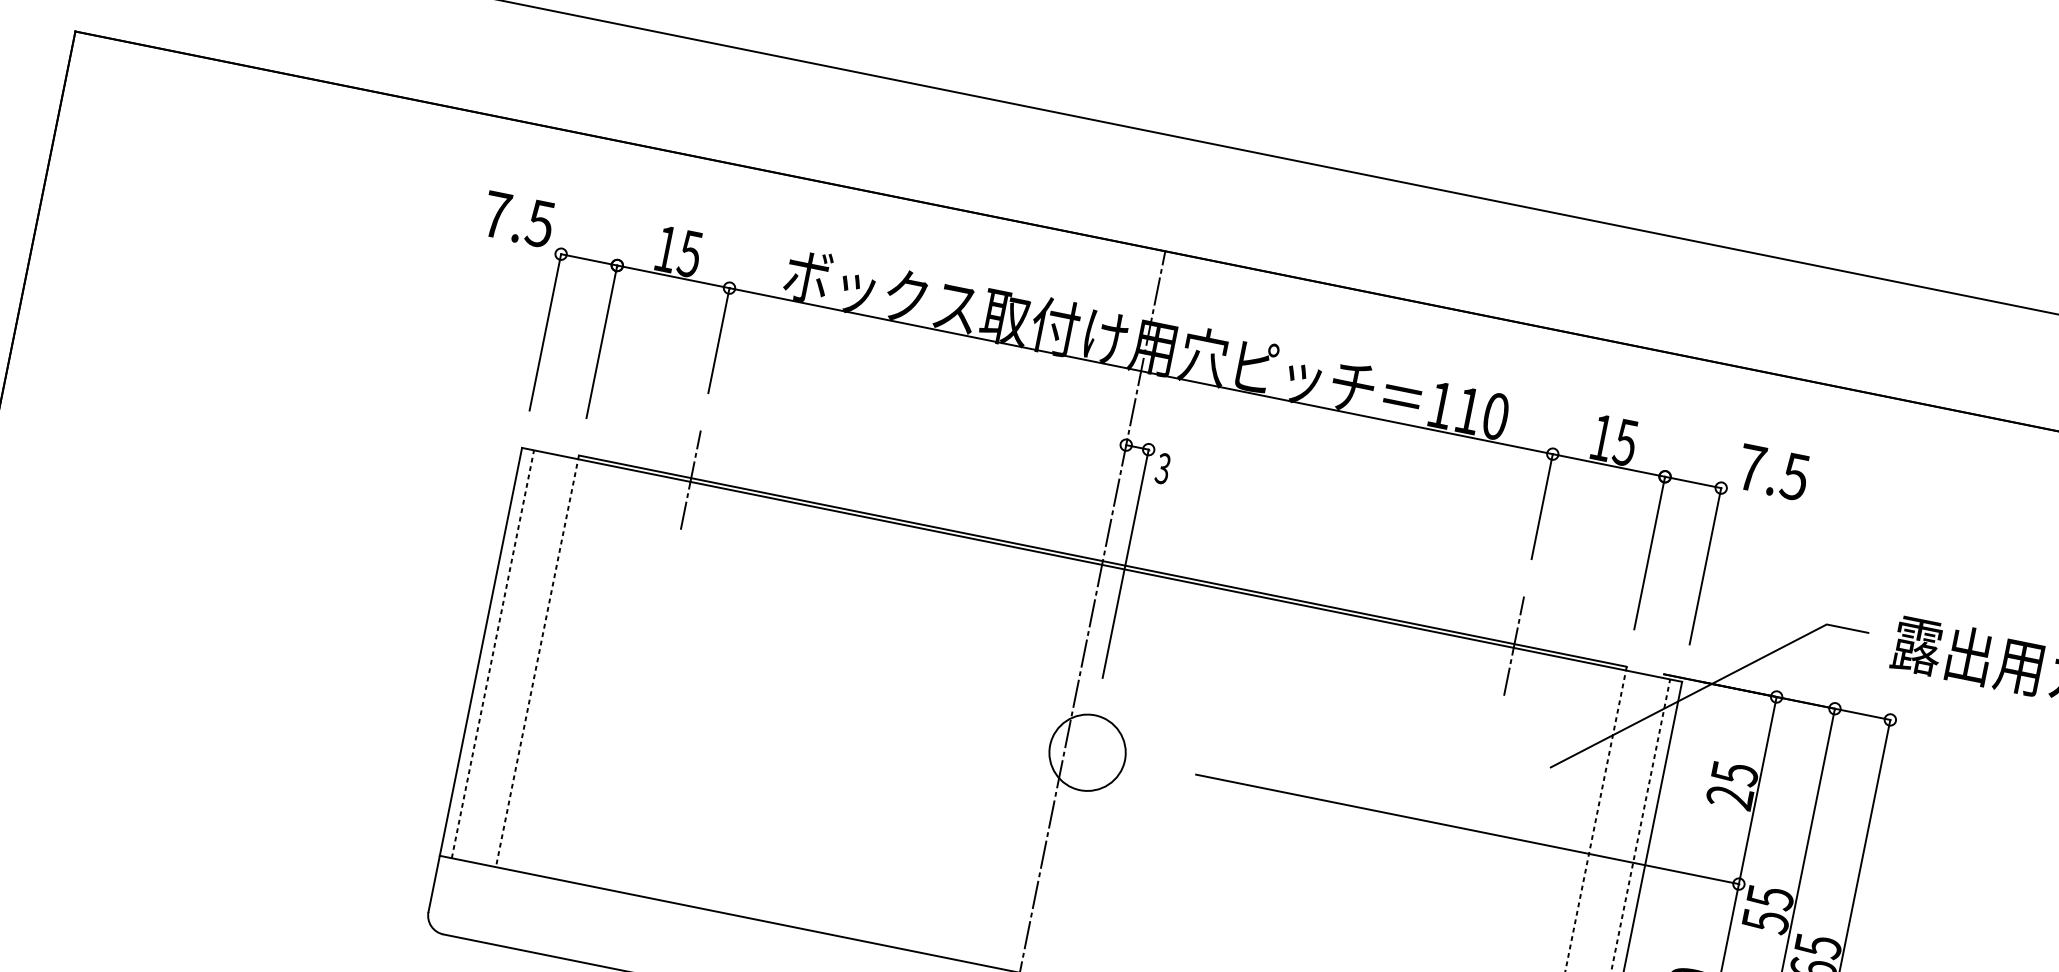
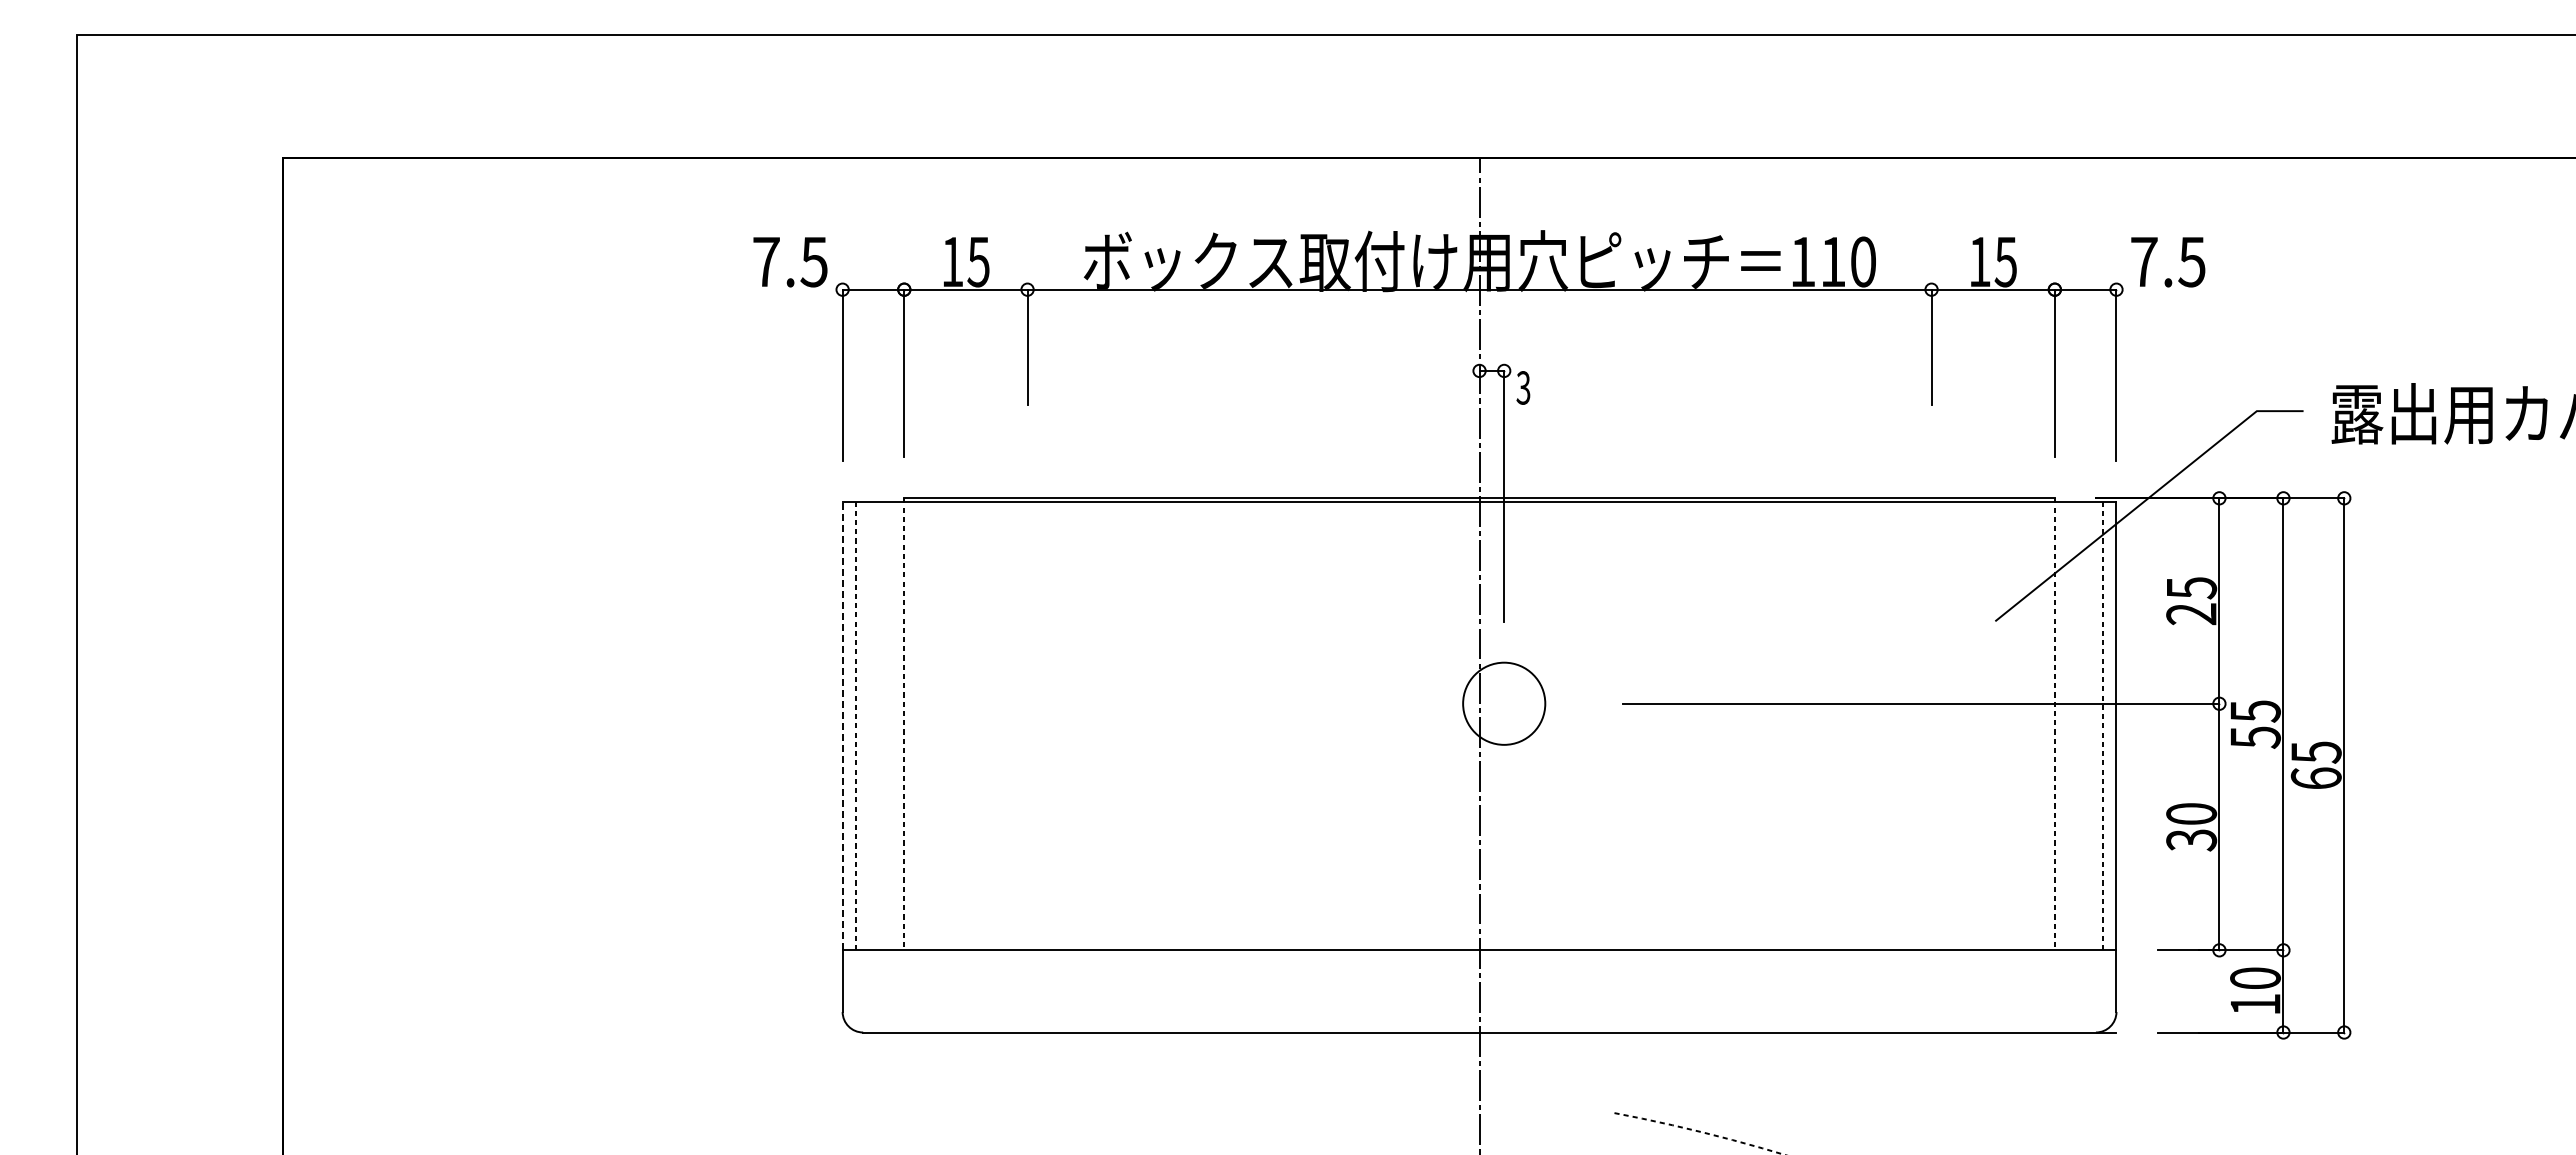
line: (690, 480) -> (1027, 500), removed
line: (1514, 646) -> (1931, 500), removed
line: (480, 651) -> (842, 726), solid -> dashed

